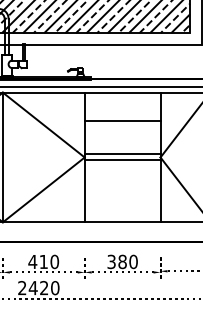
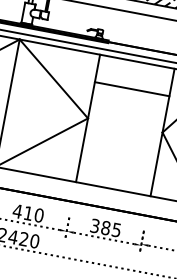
line: (122, 154) -> (125, 122), removed
line: (122, 160) -> (124, 128), removed
text: (133, 261) -> (116, 229), 380 -> 385

